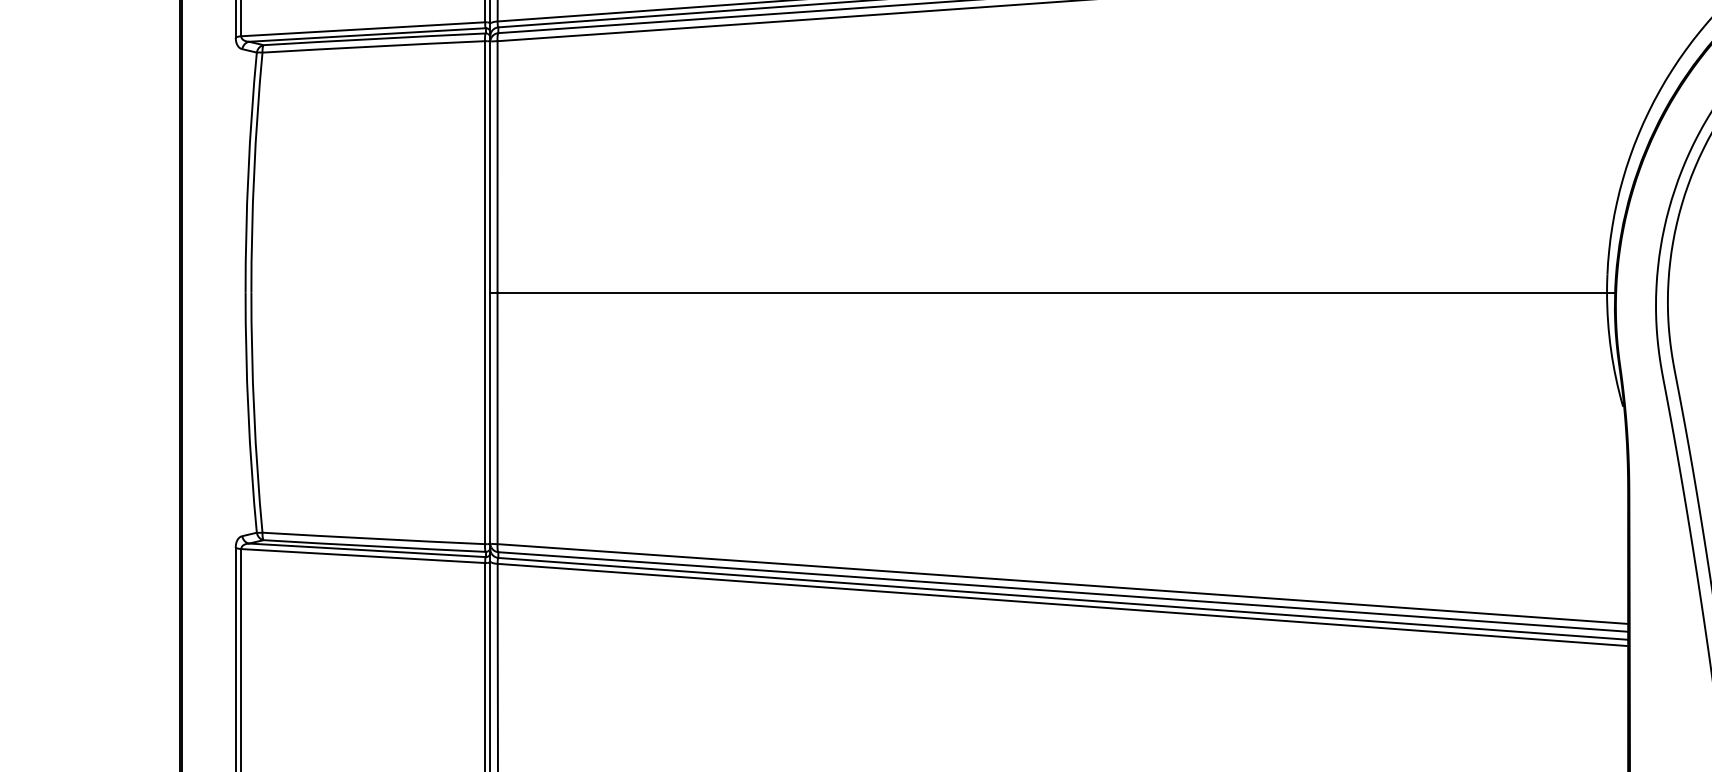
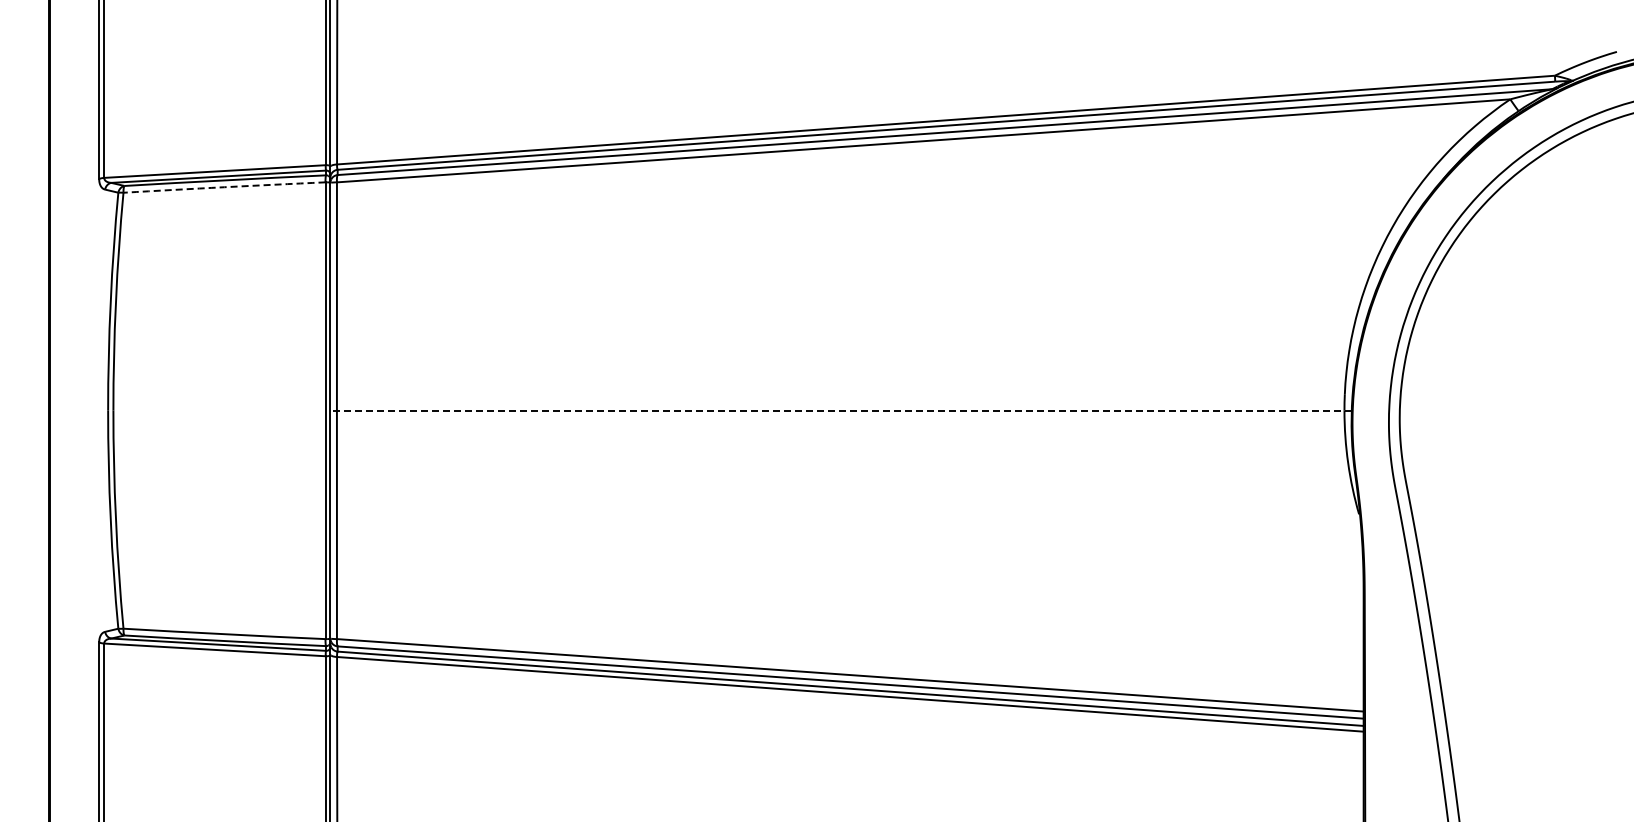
arc: (373, 46) -> (224, 187), solid -> dashed
line: (1053, 292) -> (841, 410), solid -> dashed

